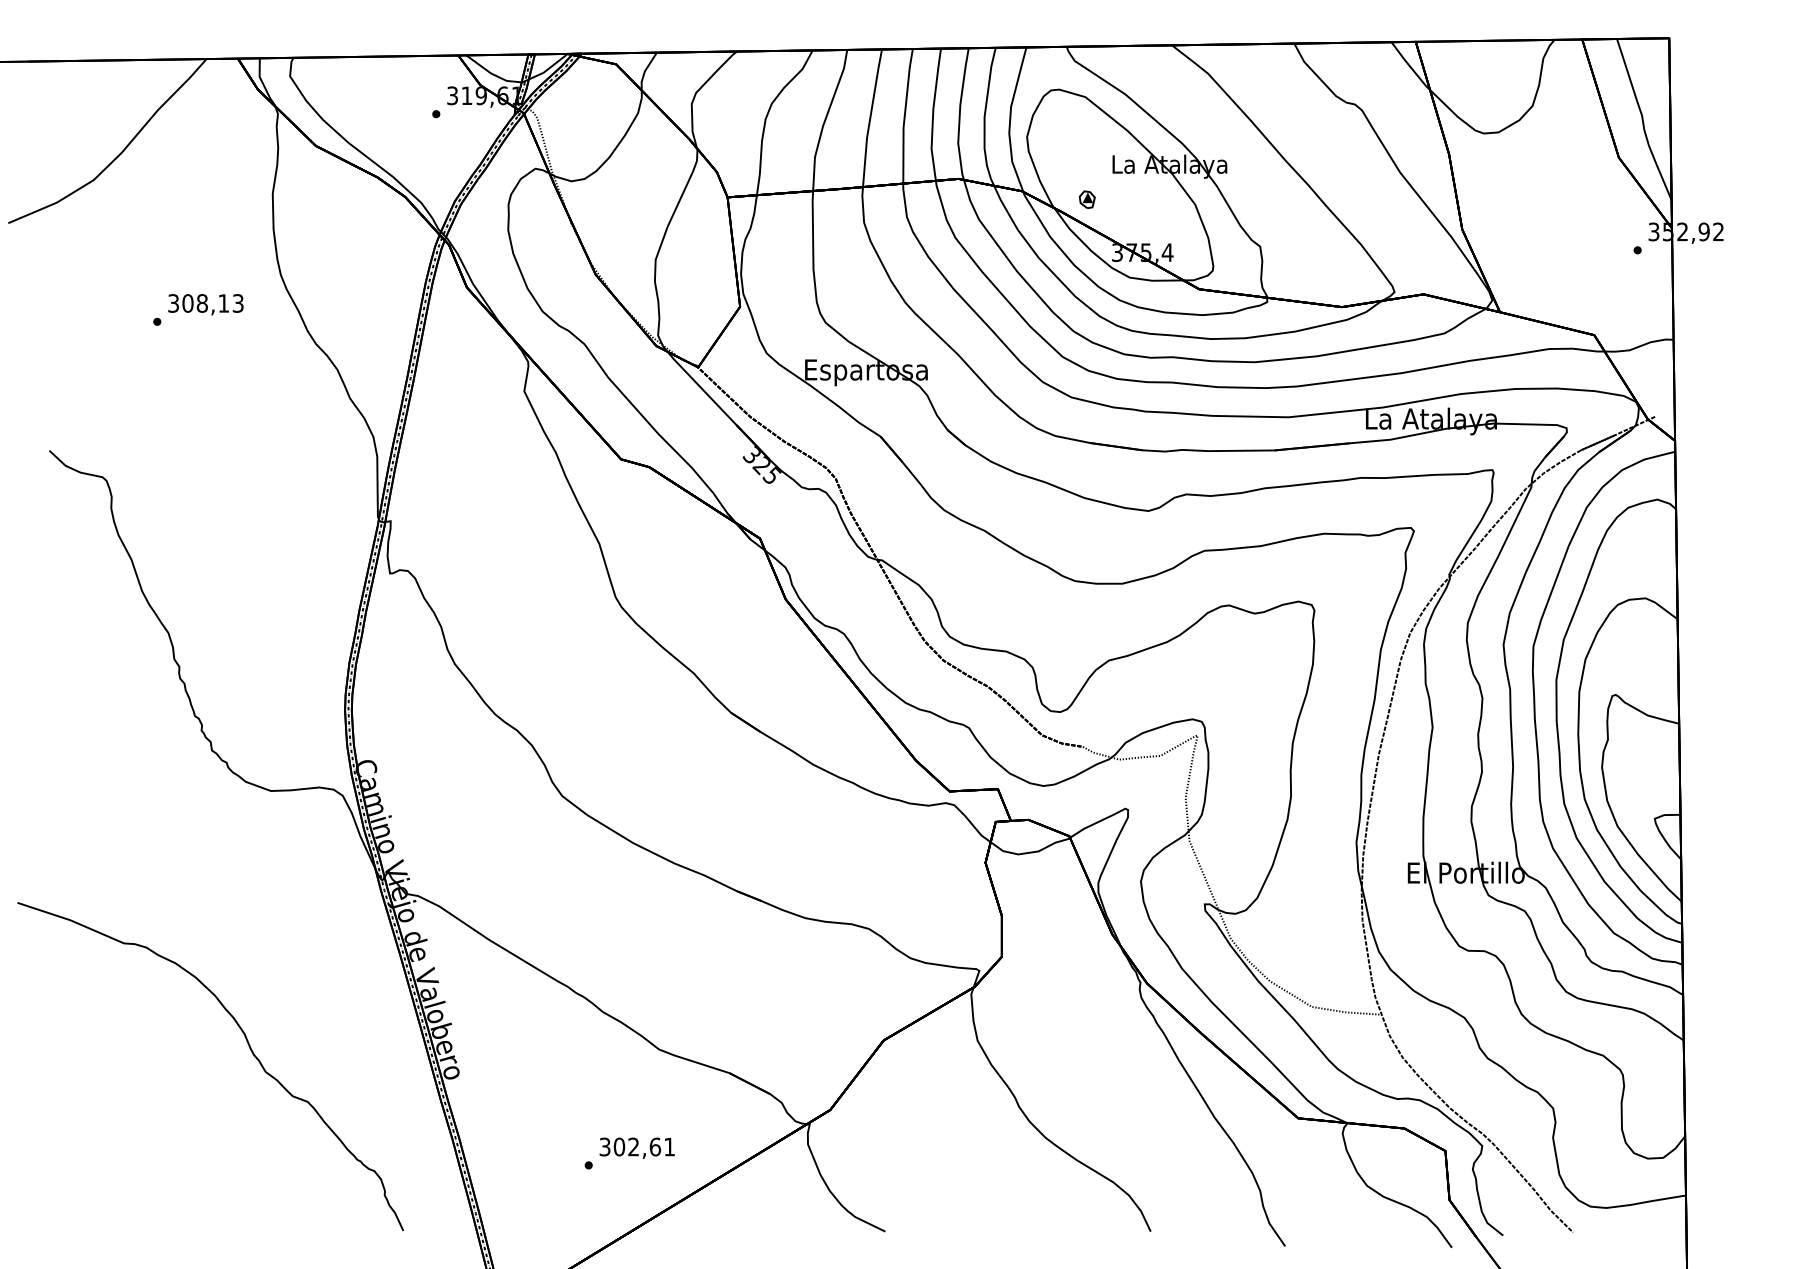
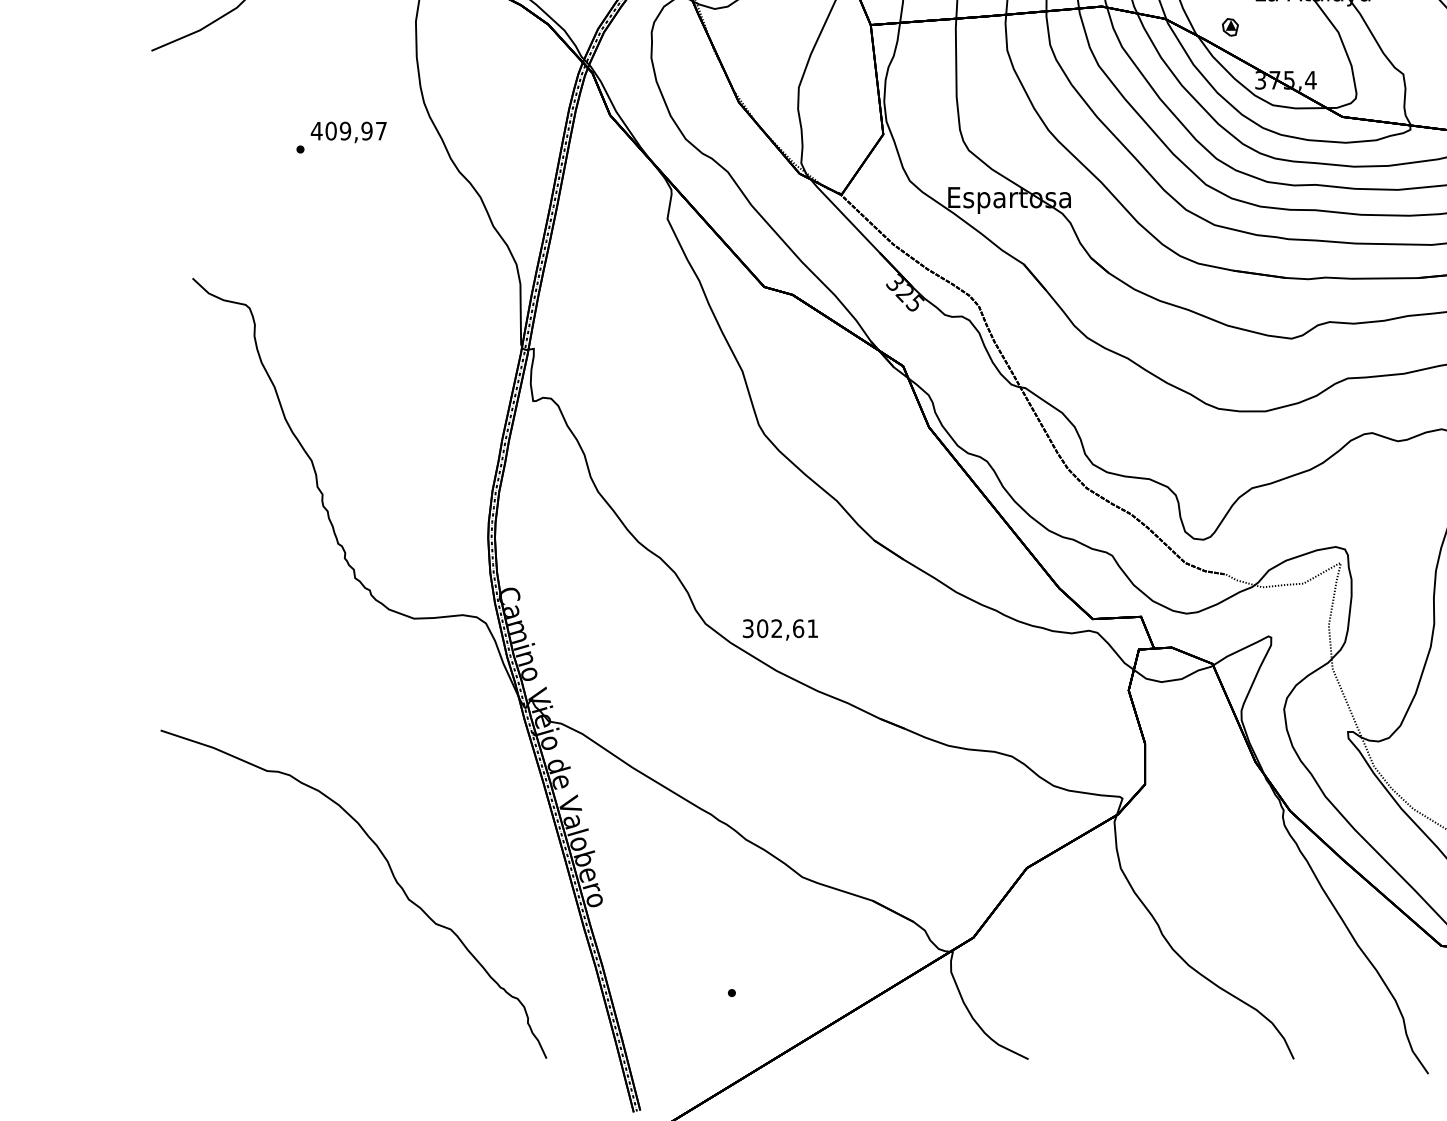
text: (205, 303) -> (348, 131), 308,13 -> 409,97
text: (636, 1147) -> (779, 629), moved

